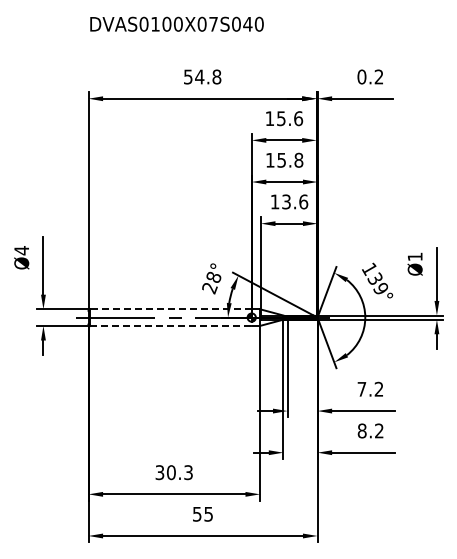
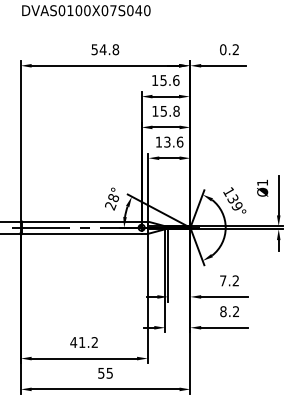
line: (170, 309) -> (81, 221), dashed -> solid
line: (170, 325) -> (81, 233), dashed -> solid
text: (173, 472) -> (83, 342), 30.3 -> 41.2

